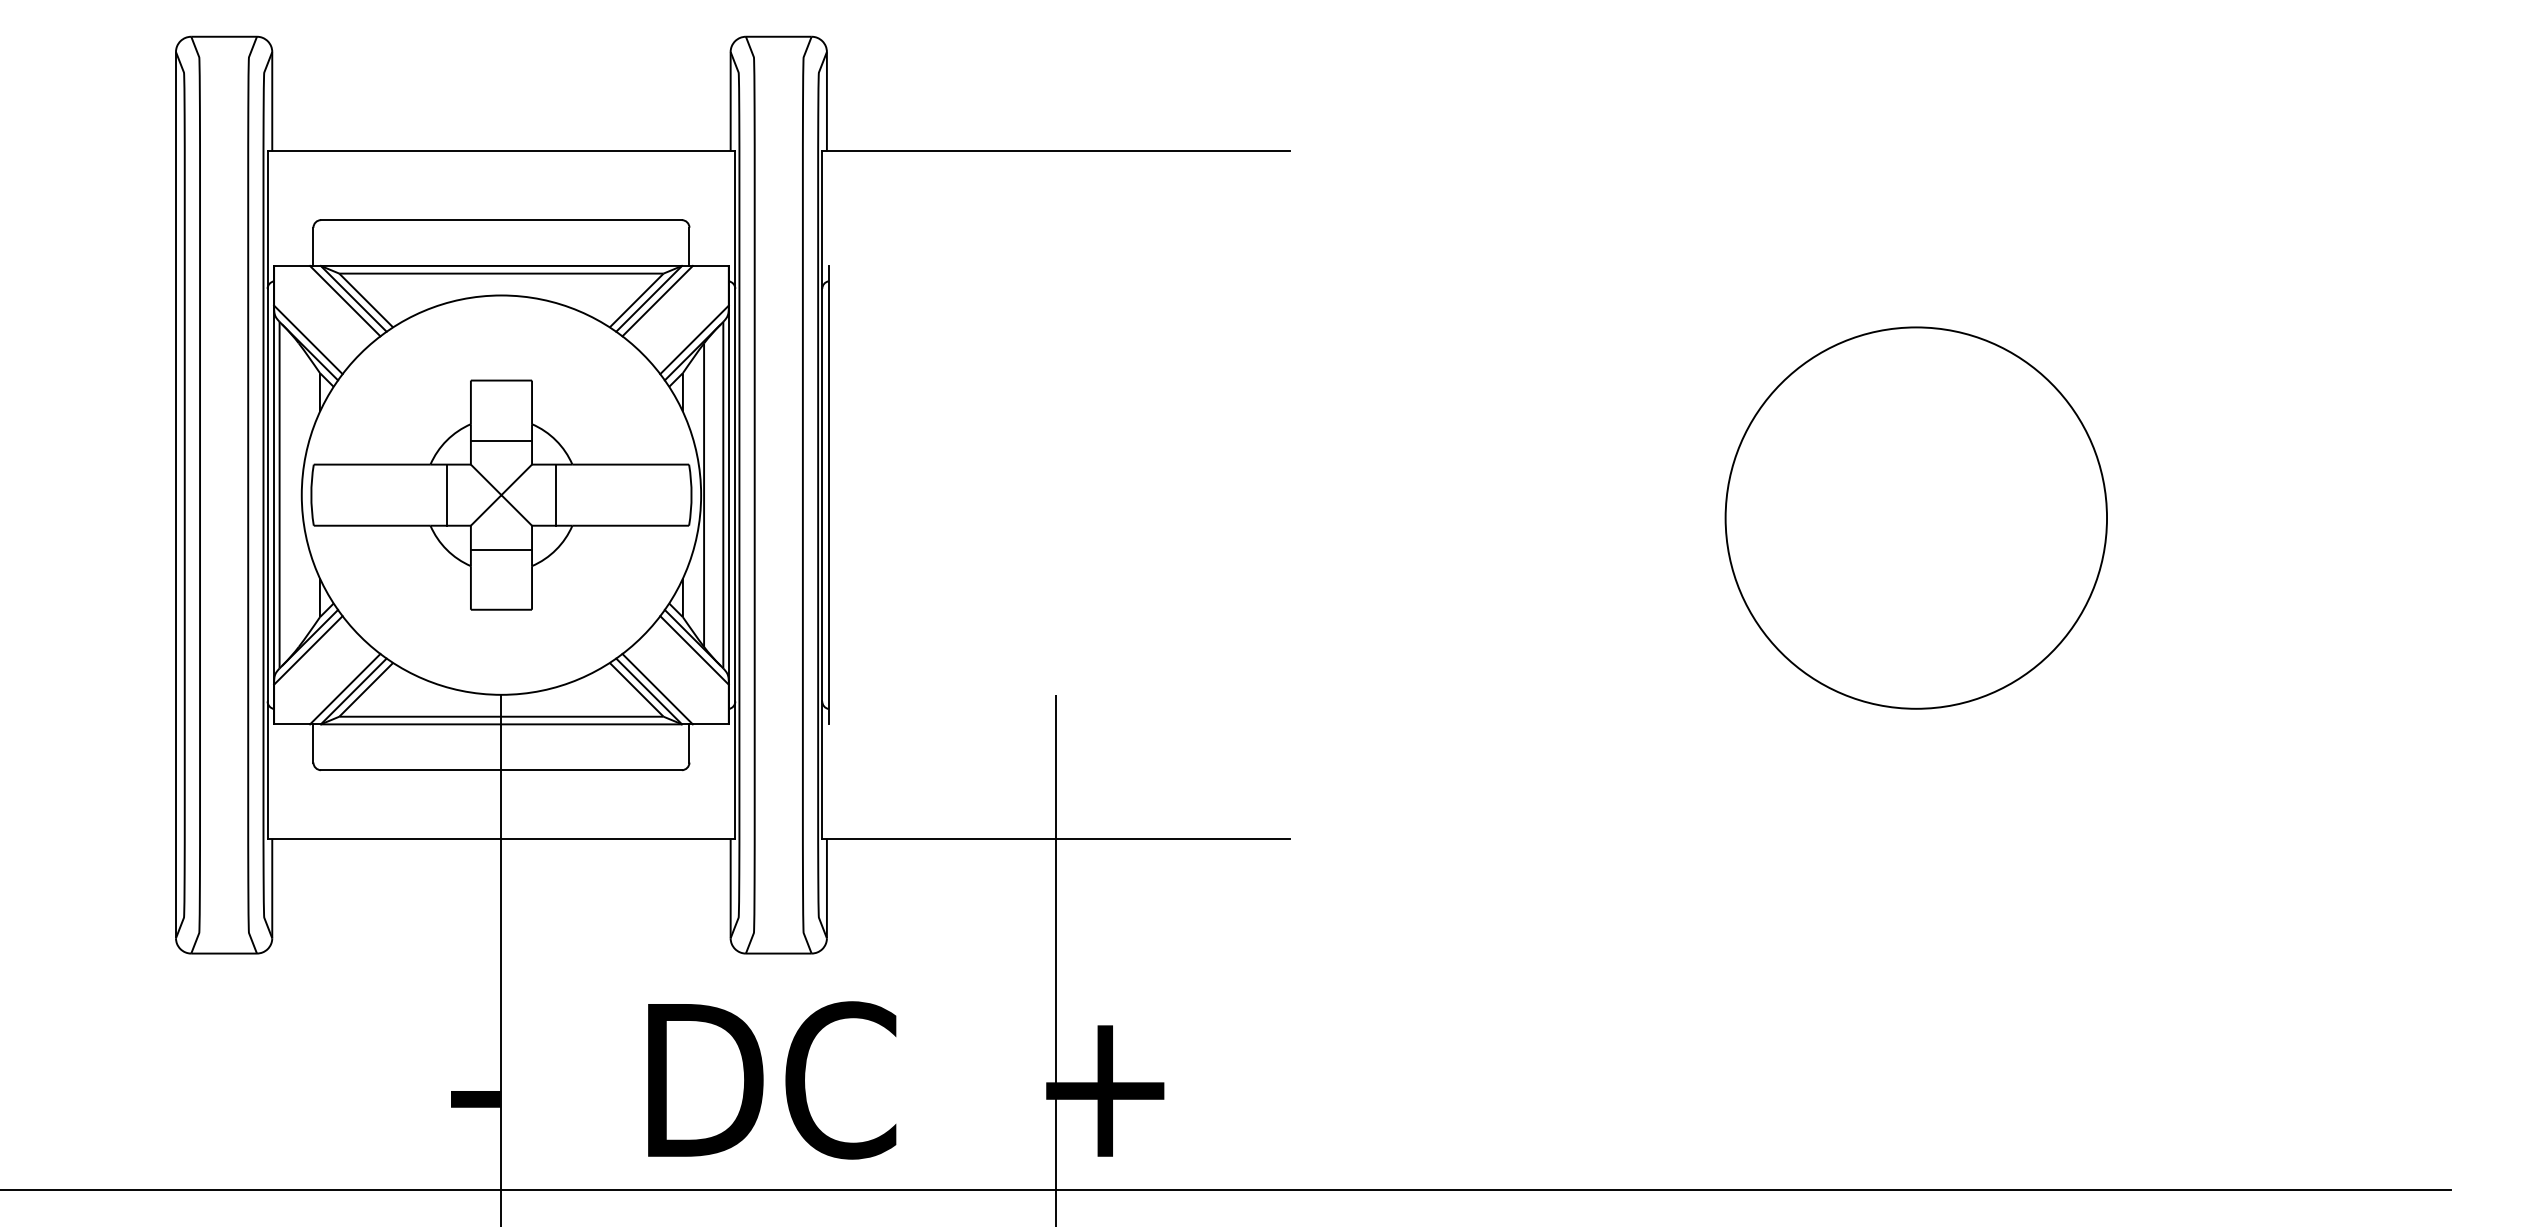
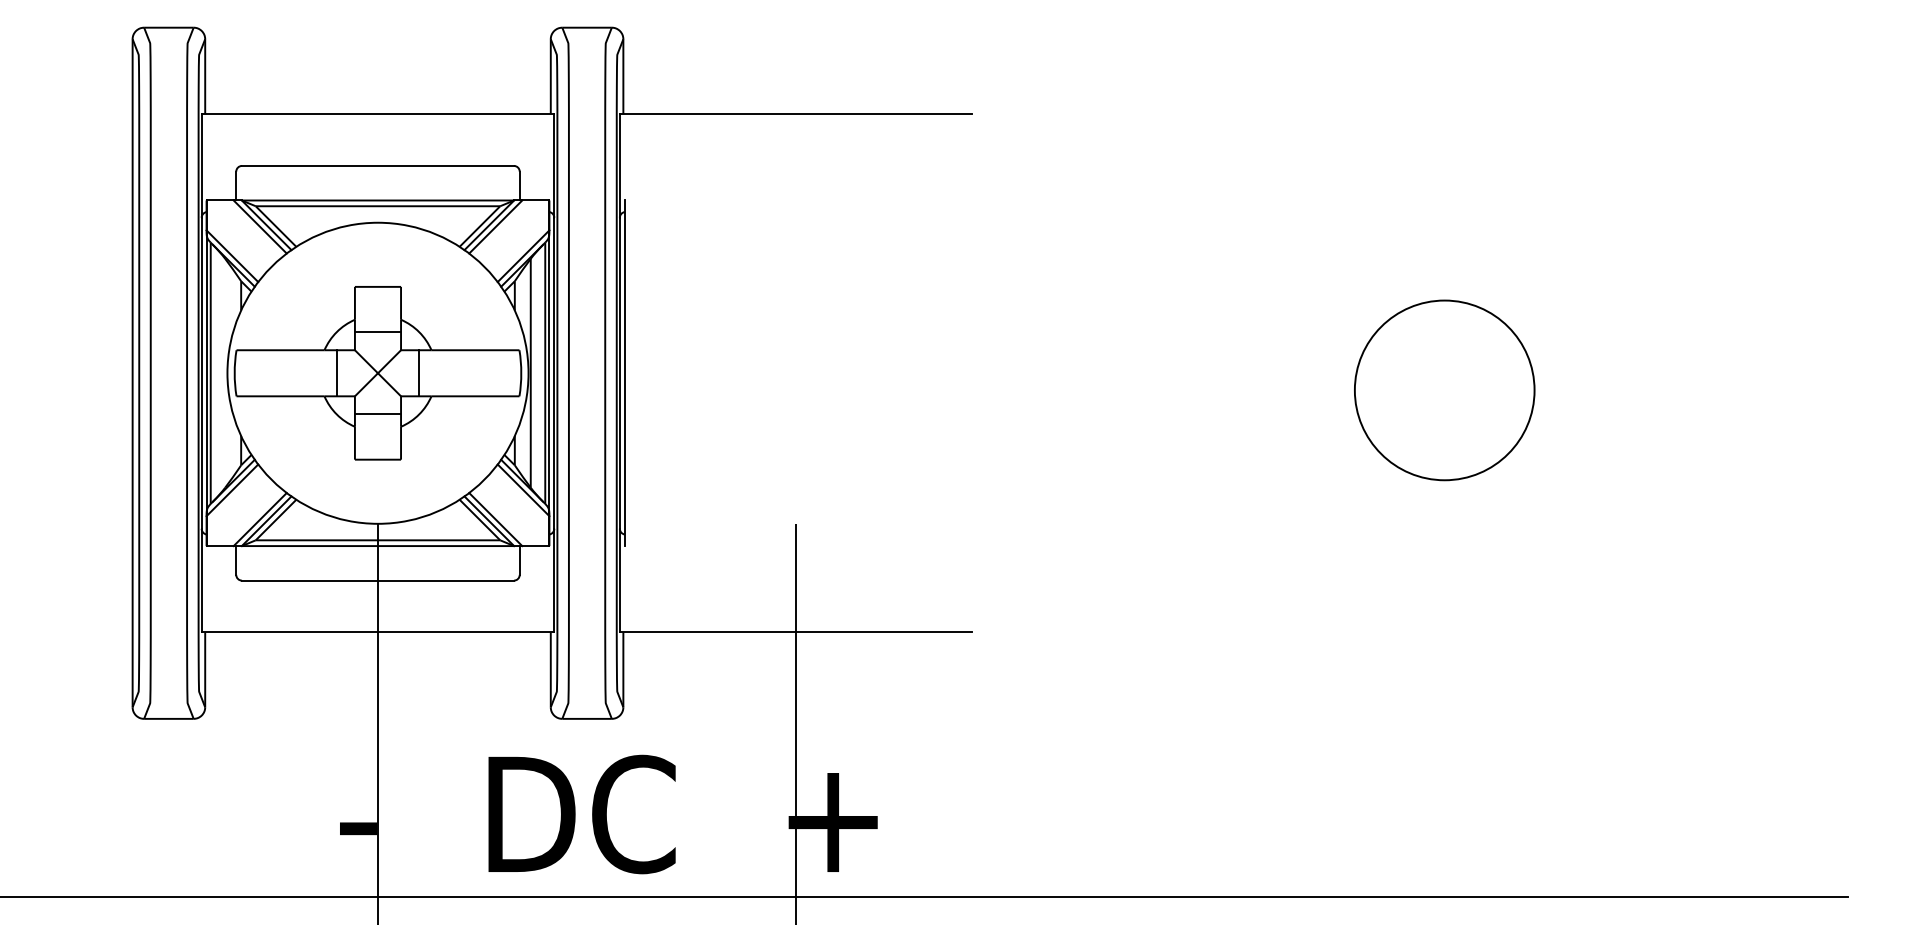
part: (1916, 517) -> (1444, 390), size x0.62

